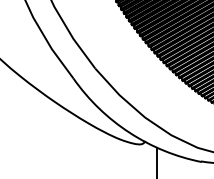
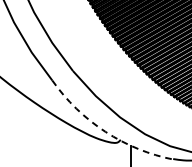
arc: (129, 132) -> (105, 131), solid -> dashed

